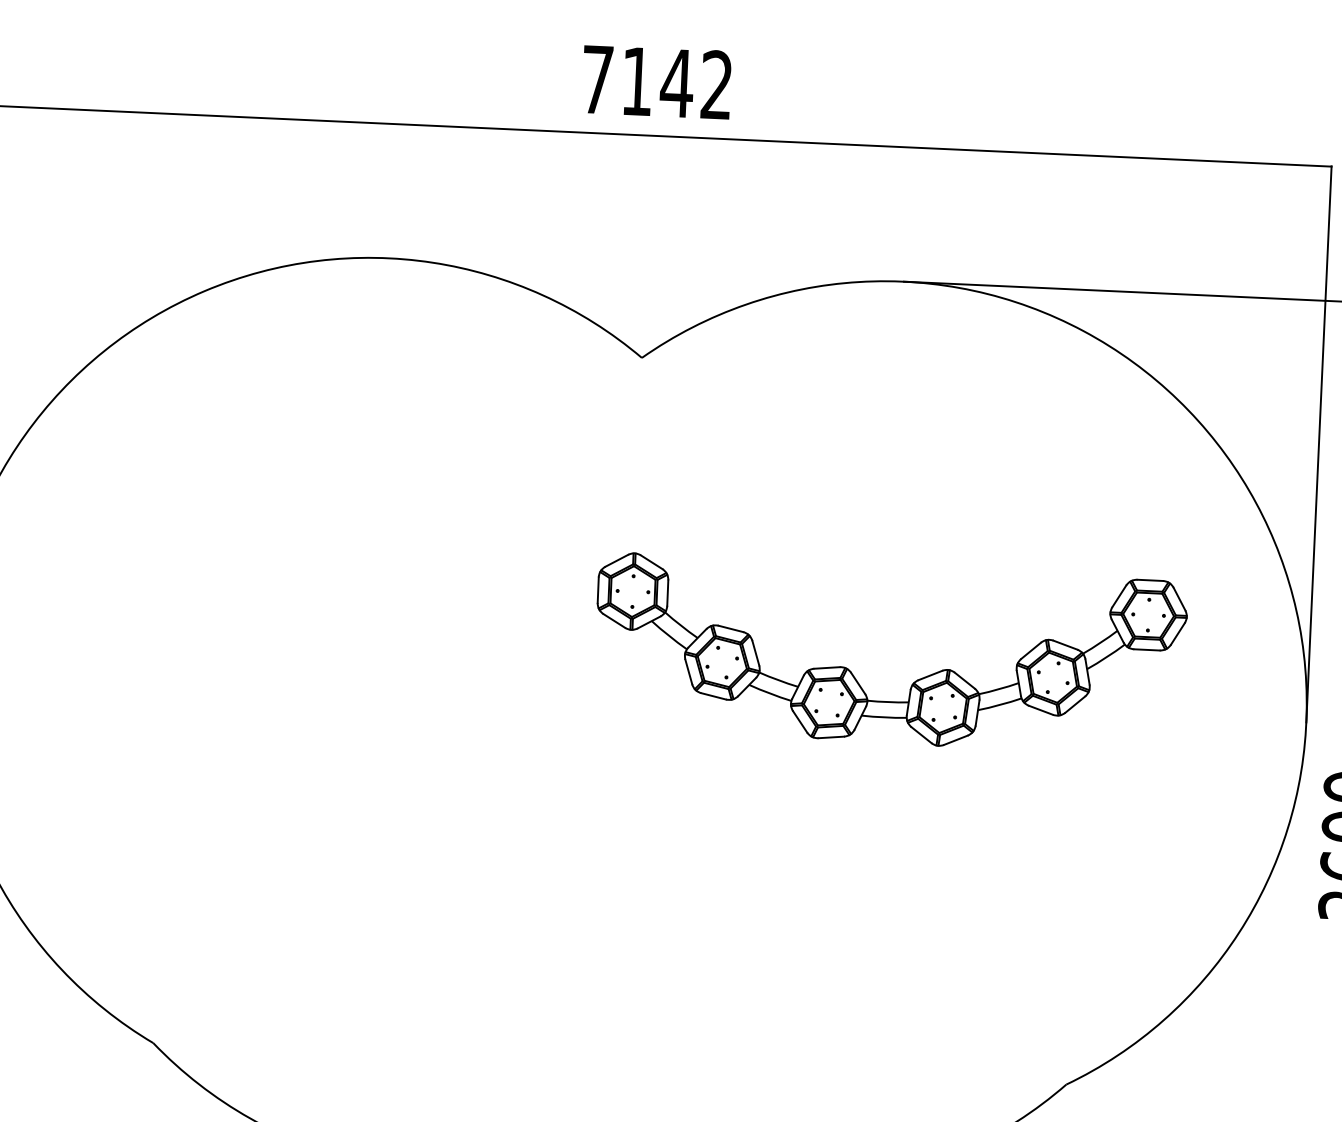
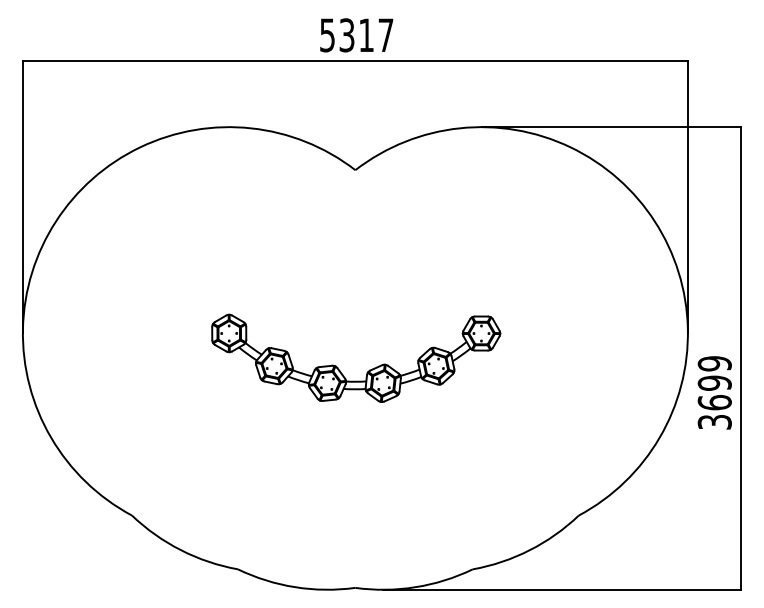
text: (656, 82) -> (356, 35), 7142 -> 5317
part: (916, 678) -> (369, 369), moved

